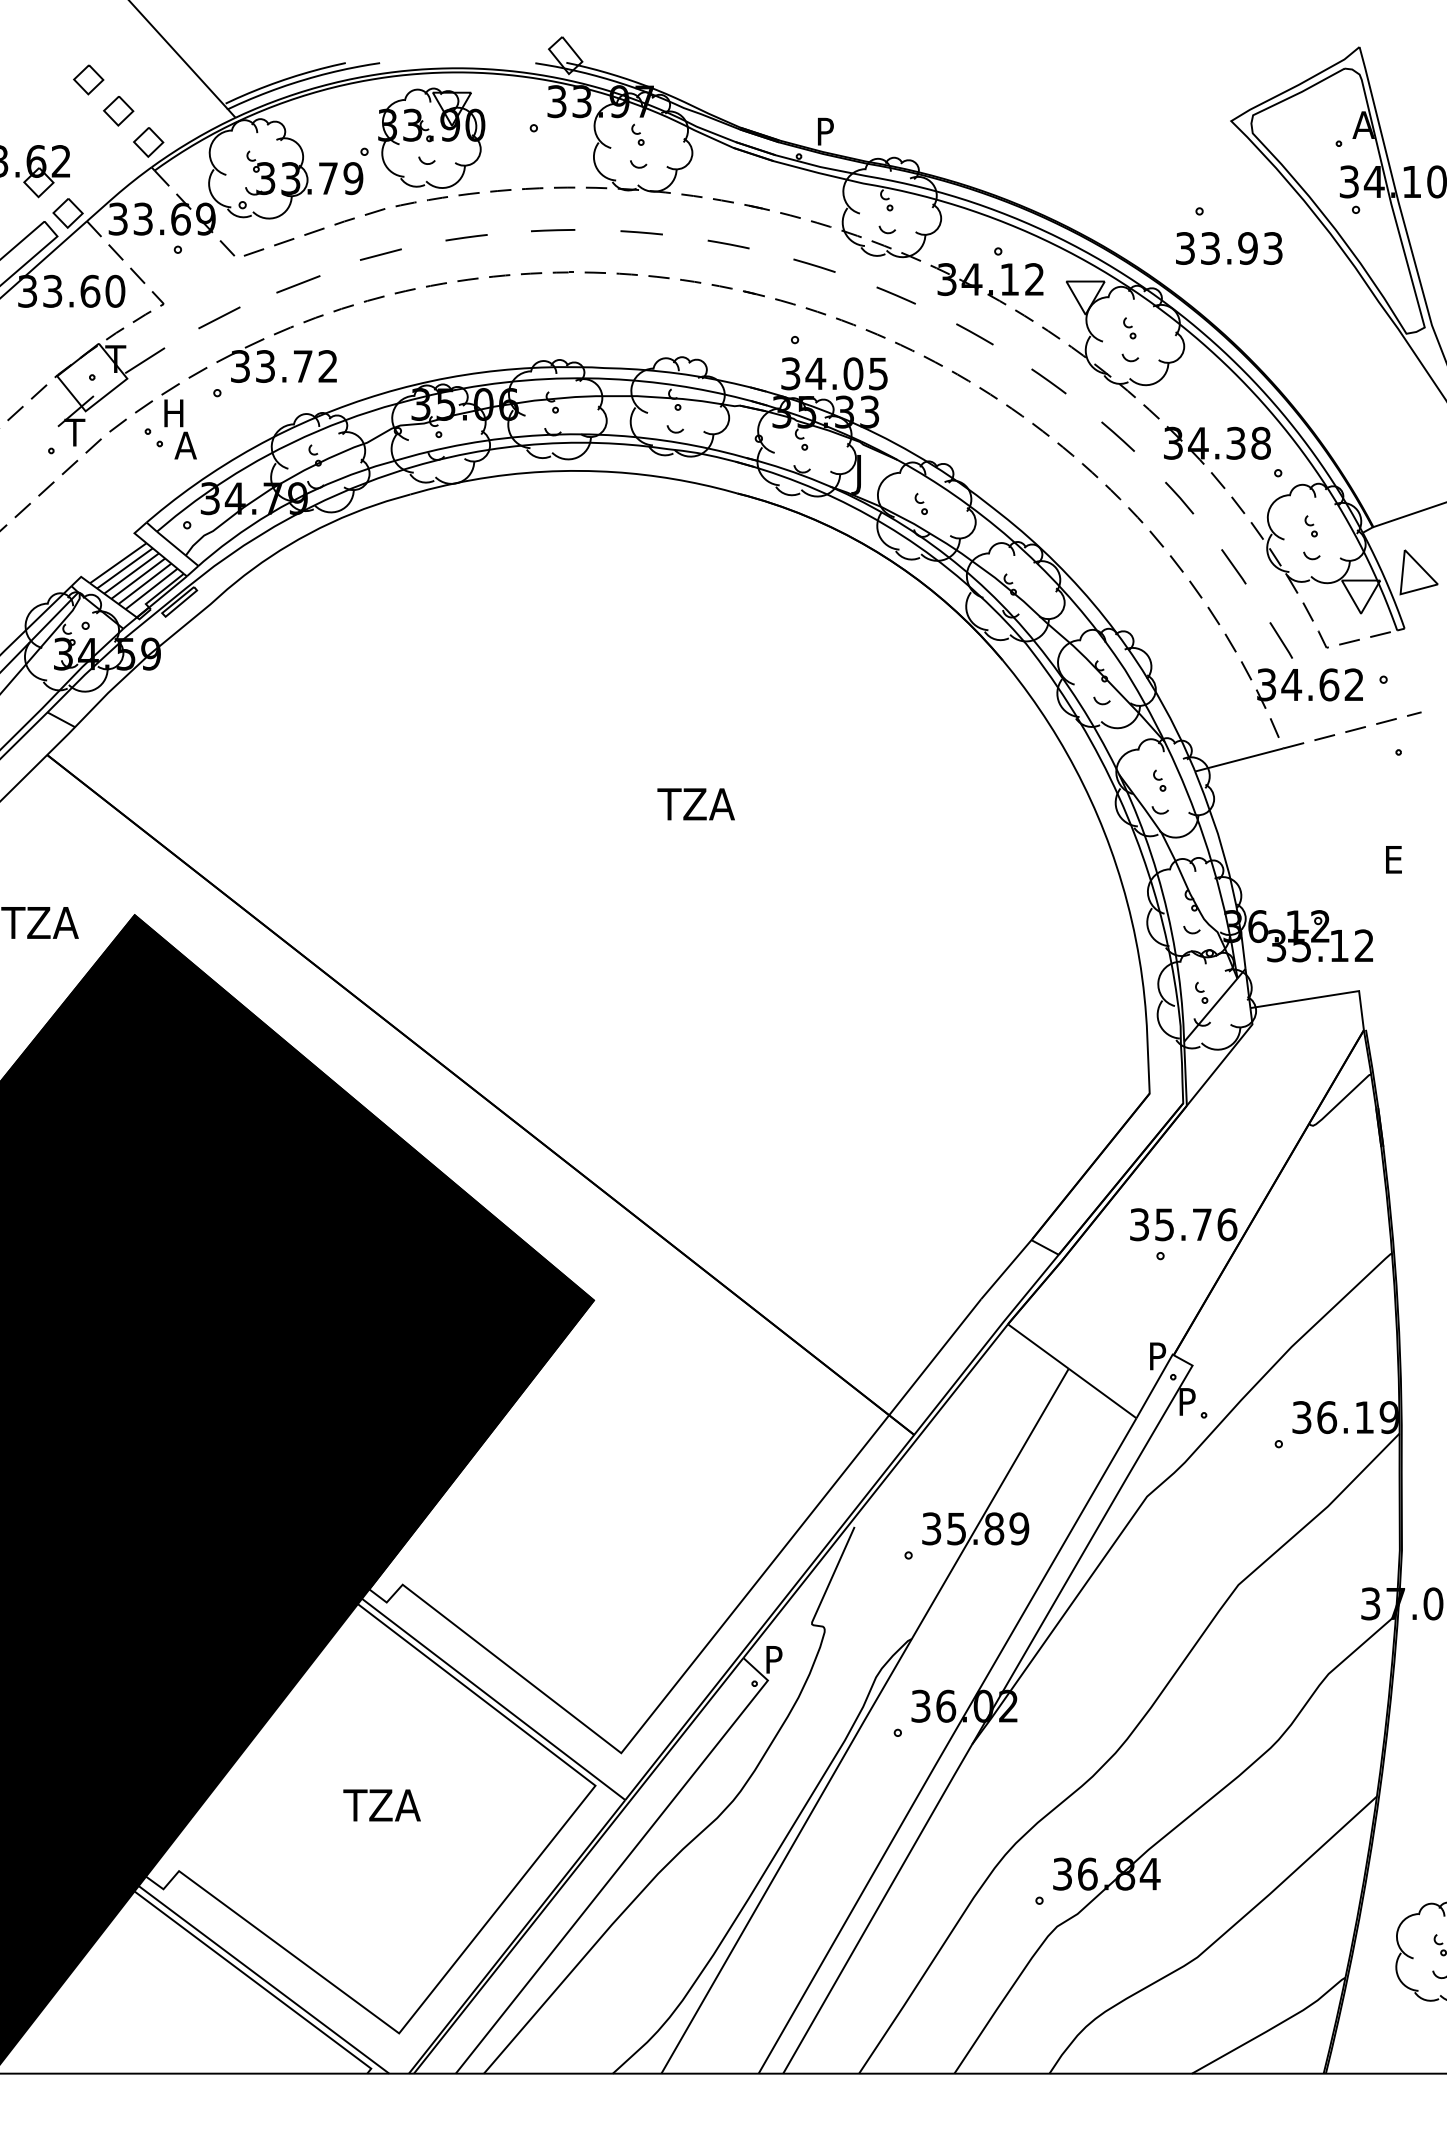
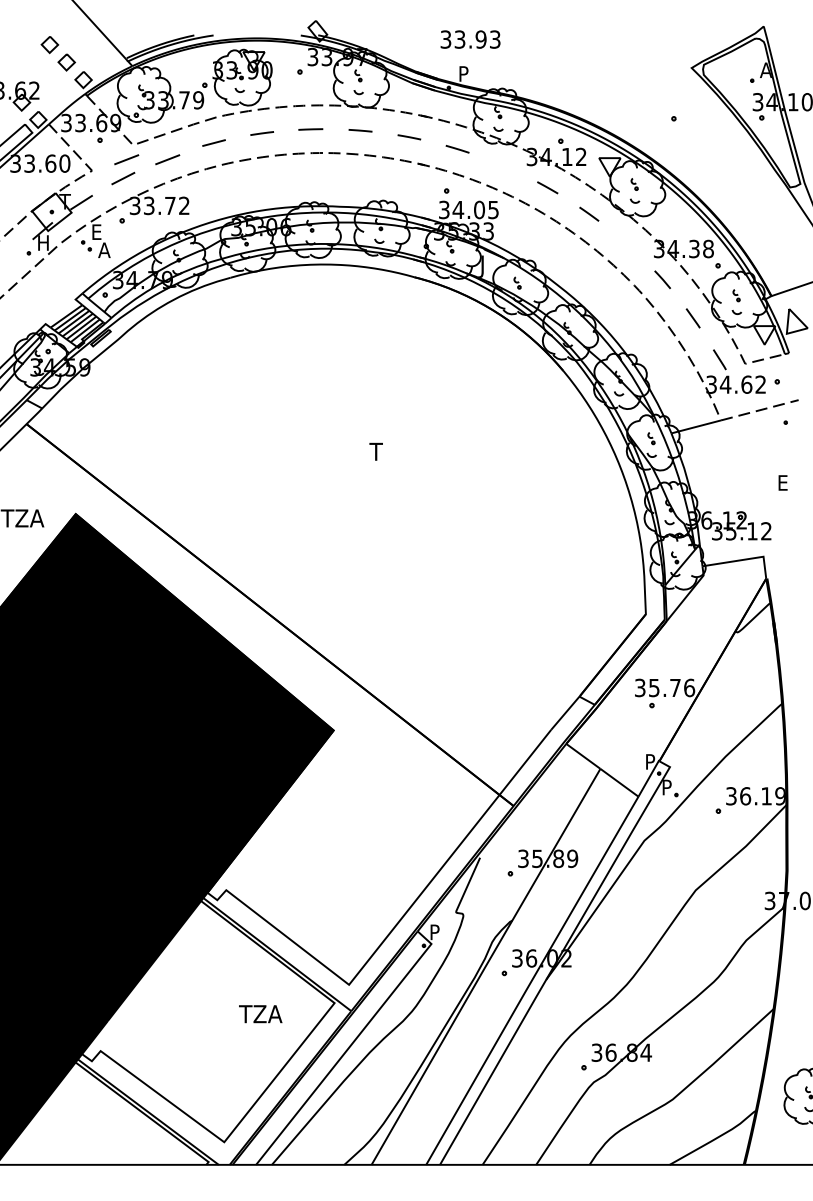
text: (1229, 248) -> (470, 39), moved
line: (225, 283) -> (126, 159), added
line: (896, 294) -> (503, 165), removed
text: (175, 412) -> (98, 231), H -> E
text: (75, 431) -> (42, 242), T -> H
line: (1116, 437) -> (627, 245), removed
text: (709, 803) -> (398, 451), TZA -> T
text: (381, 1806) -> (260, 1014), moved

